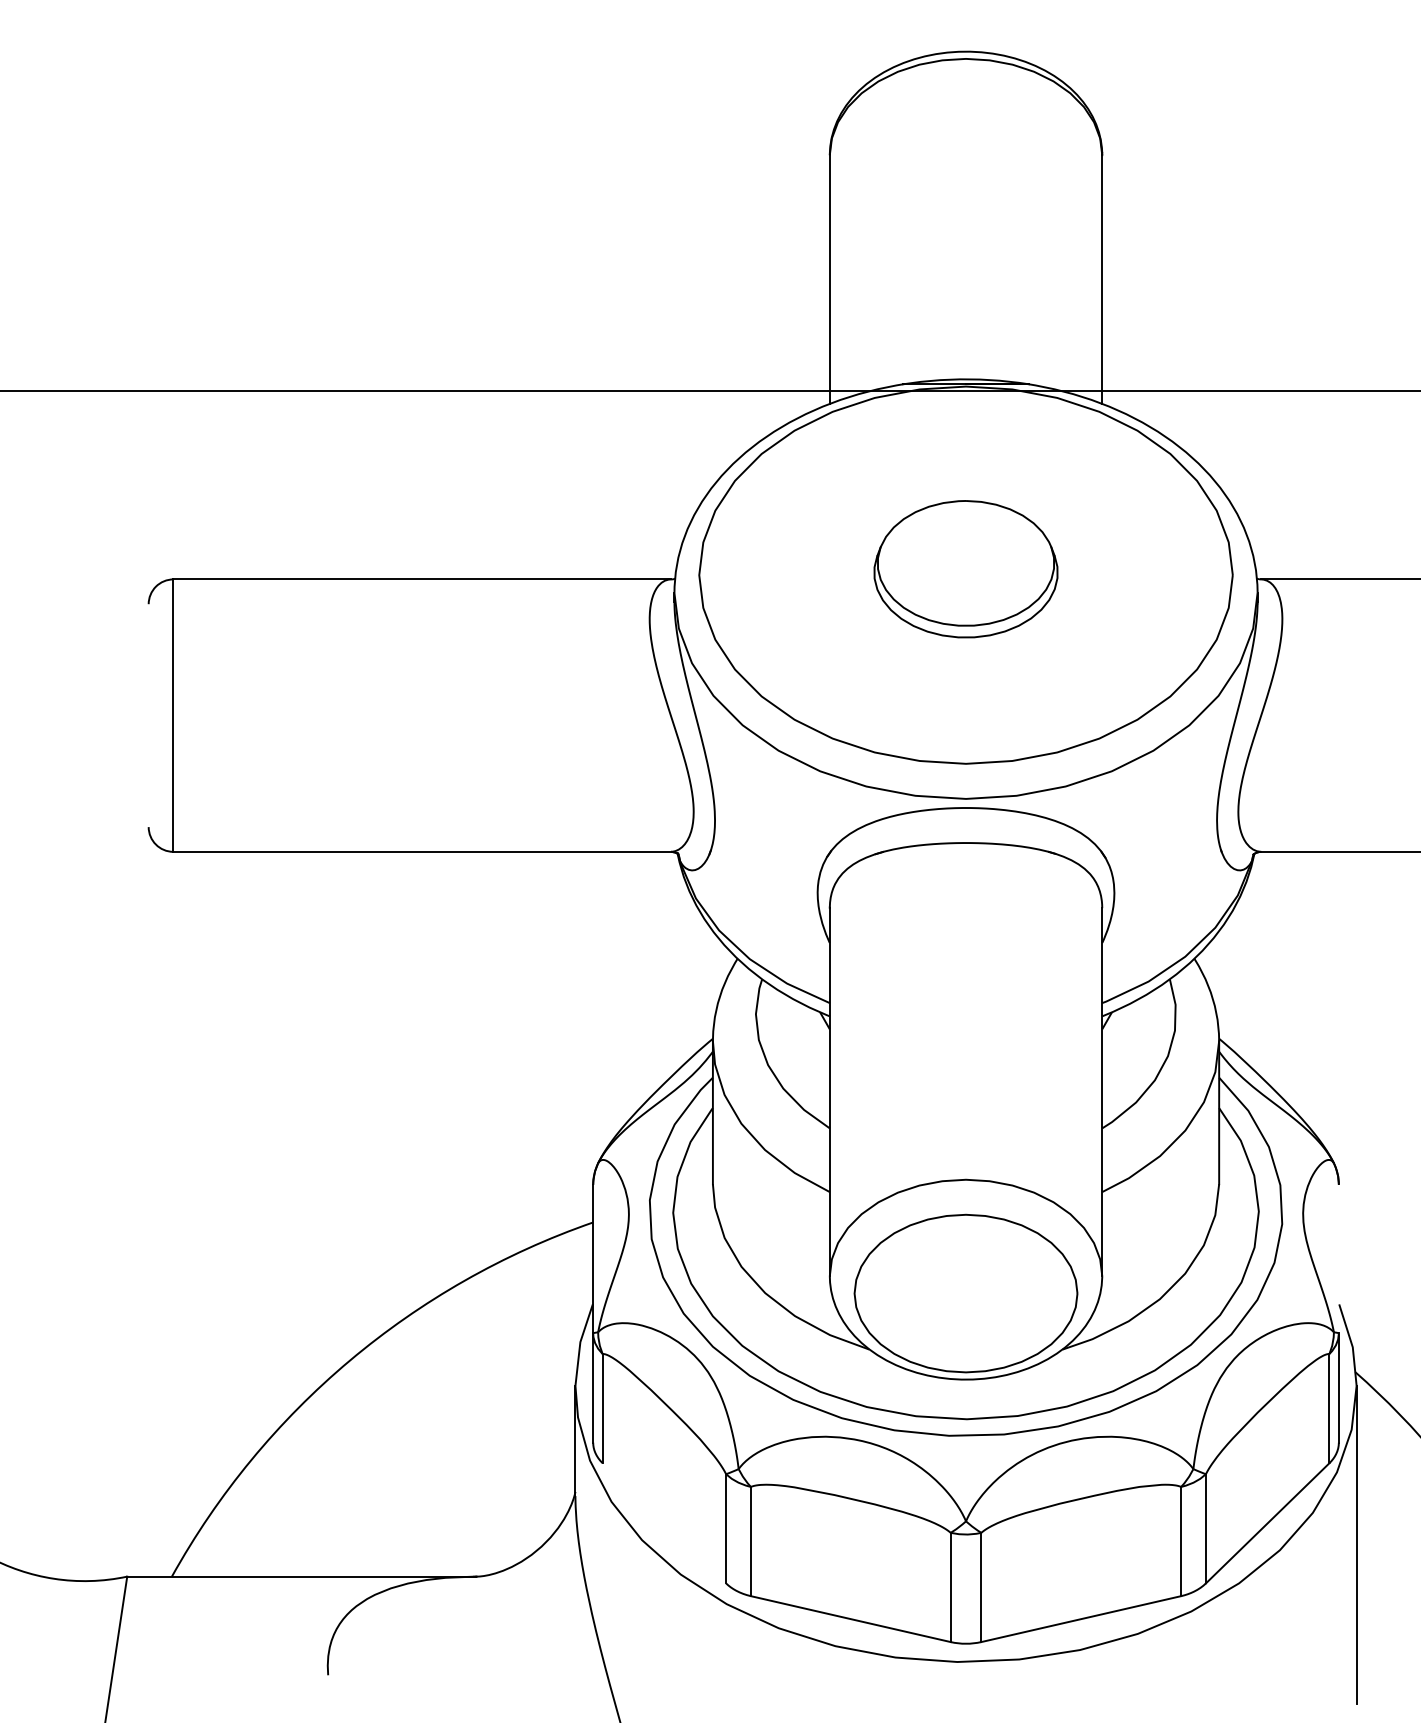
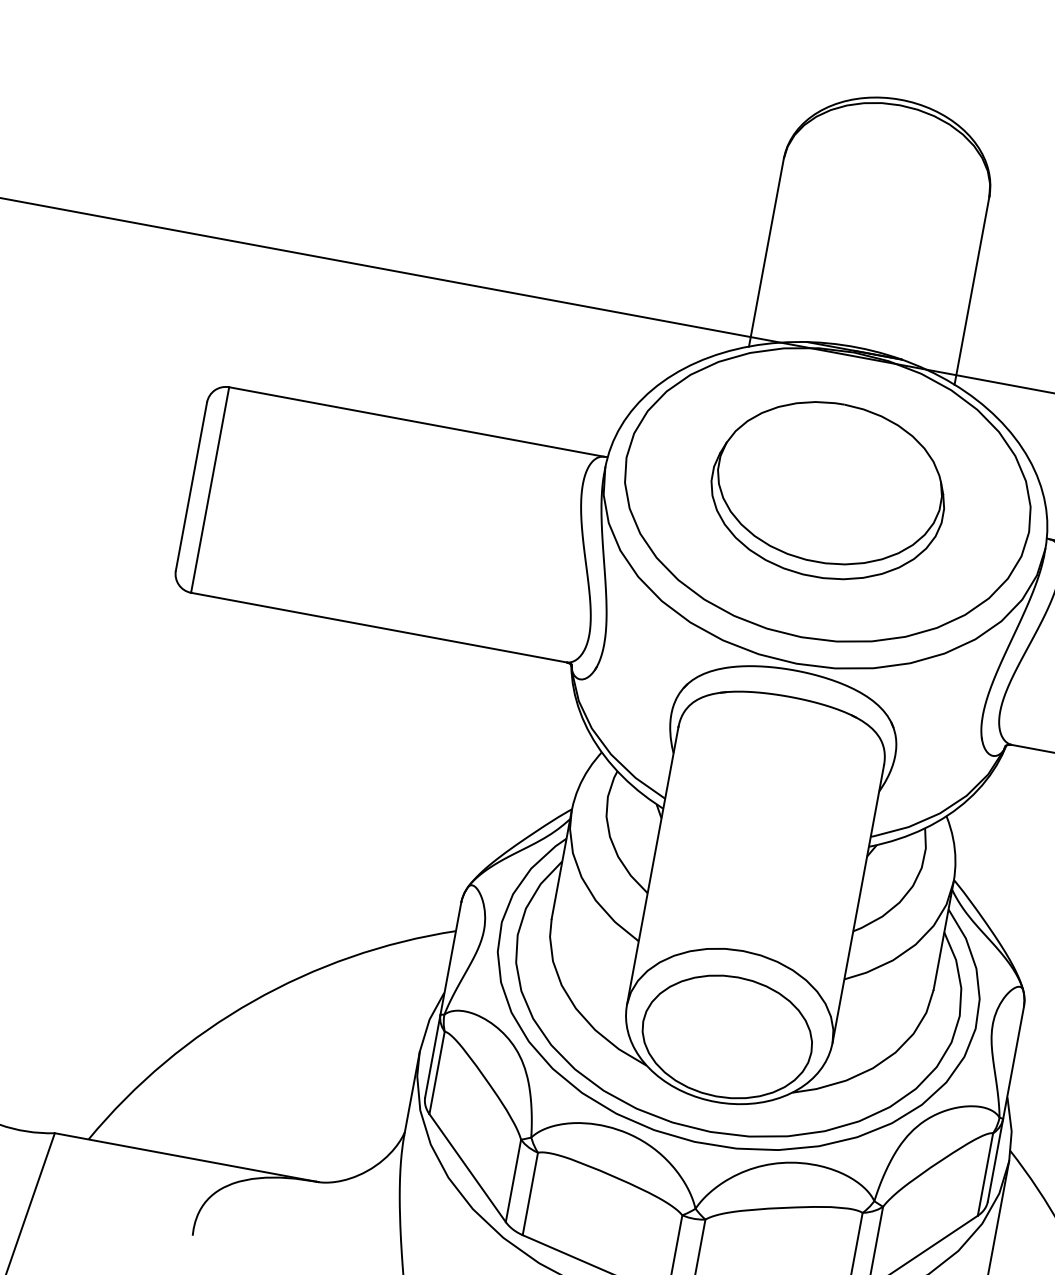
part: (965, 568) -> (828, 489), size x1.67
line: (148, 715) -> (191, 486), added
line: (1338, 1258) -> (1013, 1062), added
line: (664, 1523) -> (467, 1168), added

